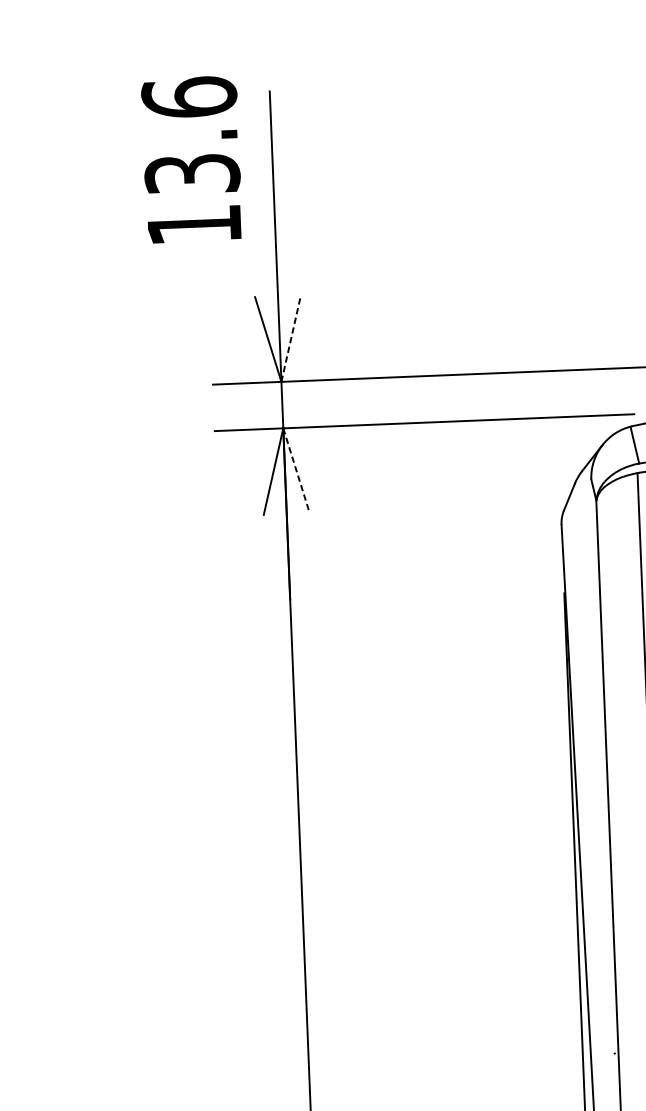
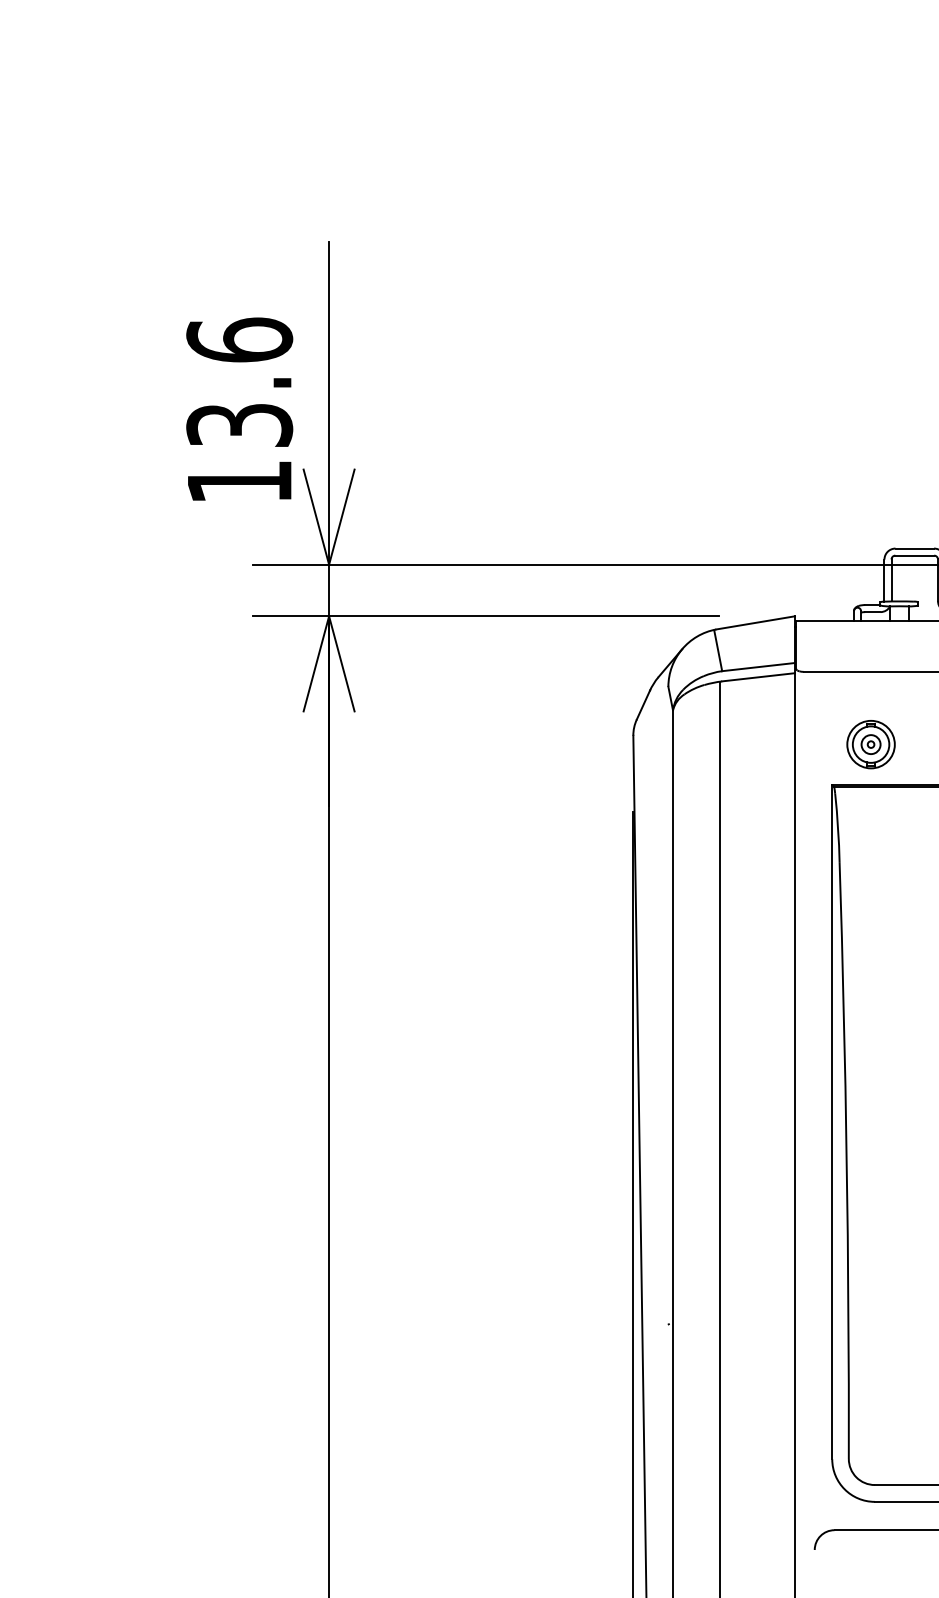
text: (191, 158) -> (239, 408), moved
line: (290, 338) -> (341, 516), dashed -> solid
line: (296, 471) -> (341, 664), dashed -> solid

